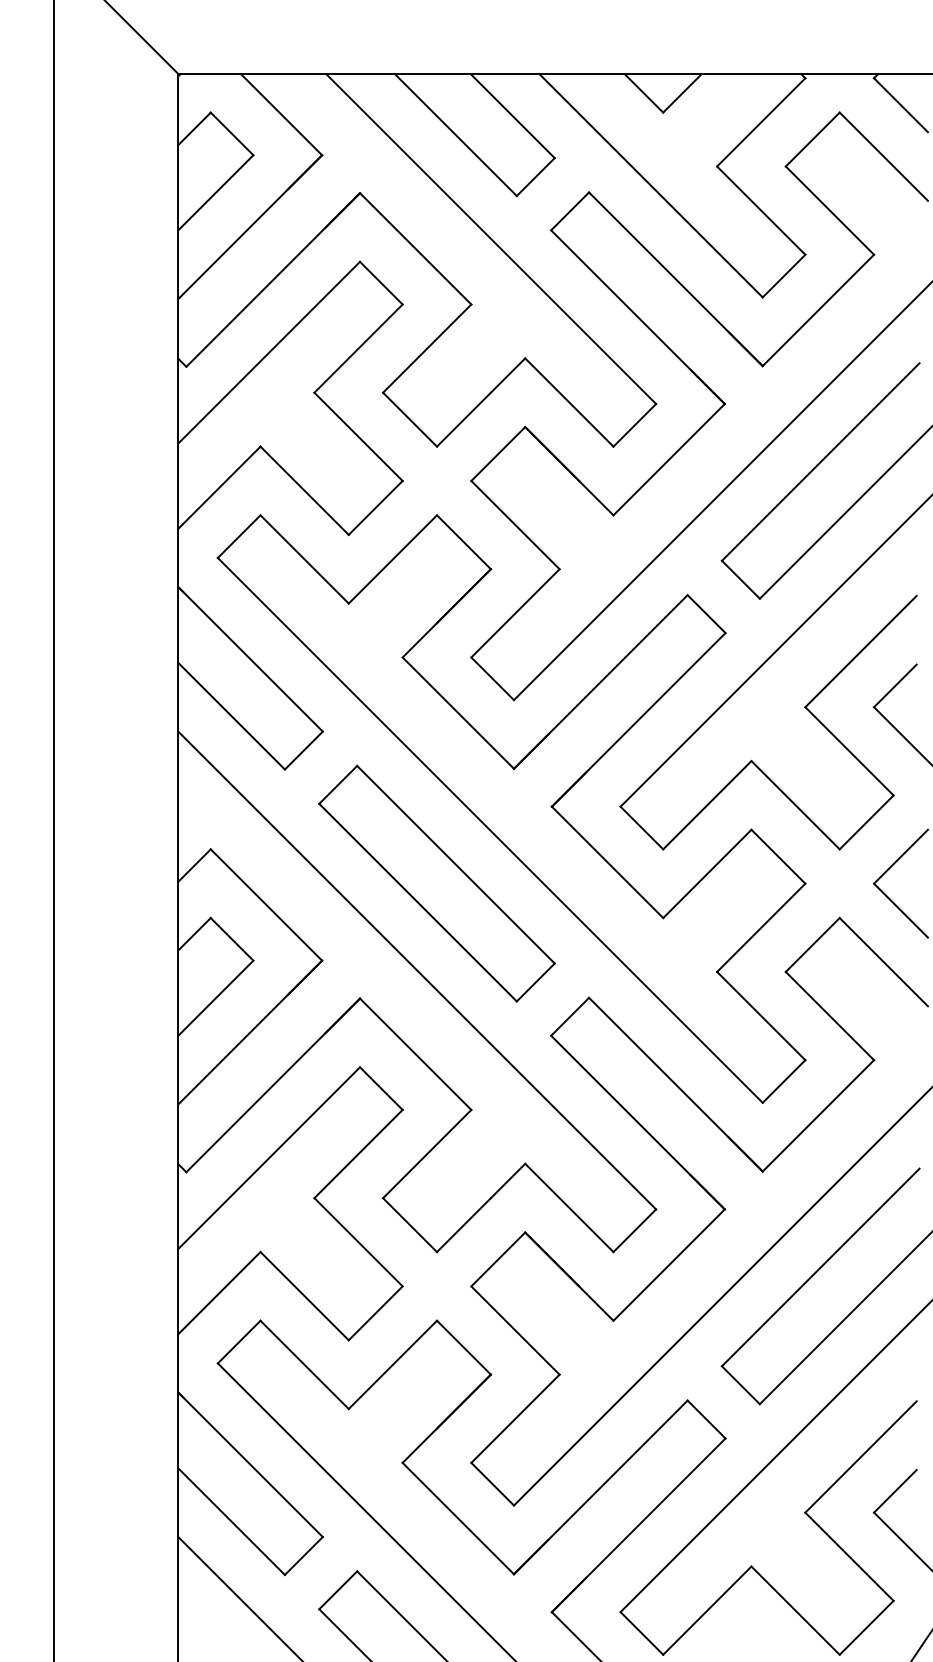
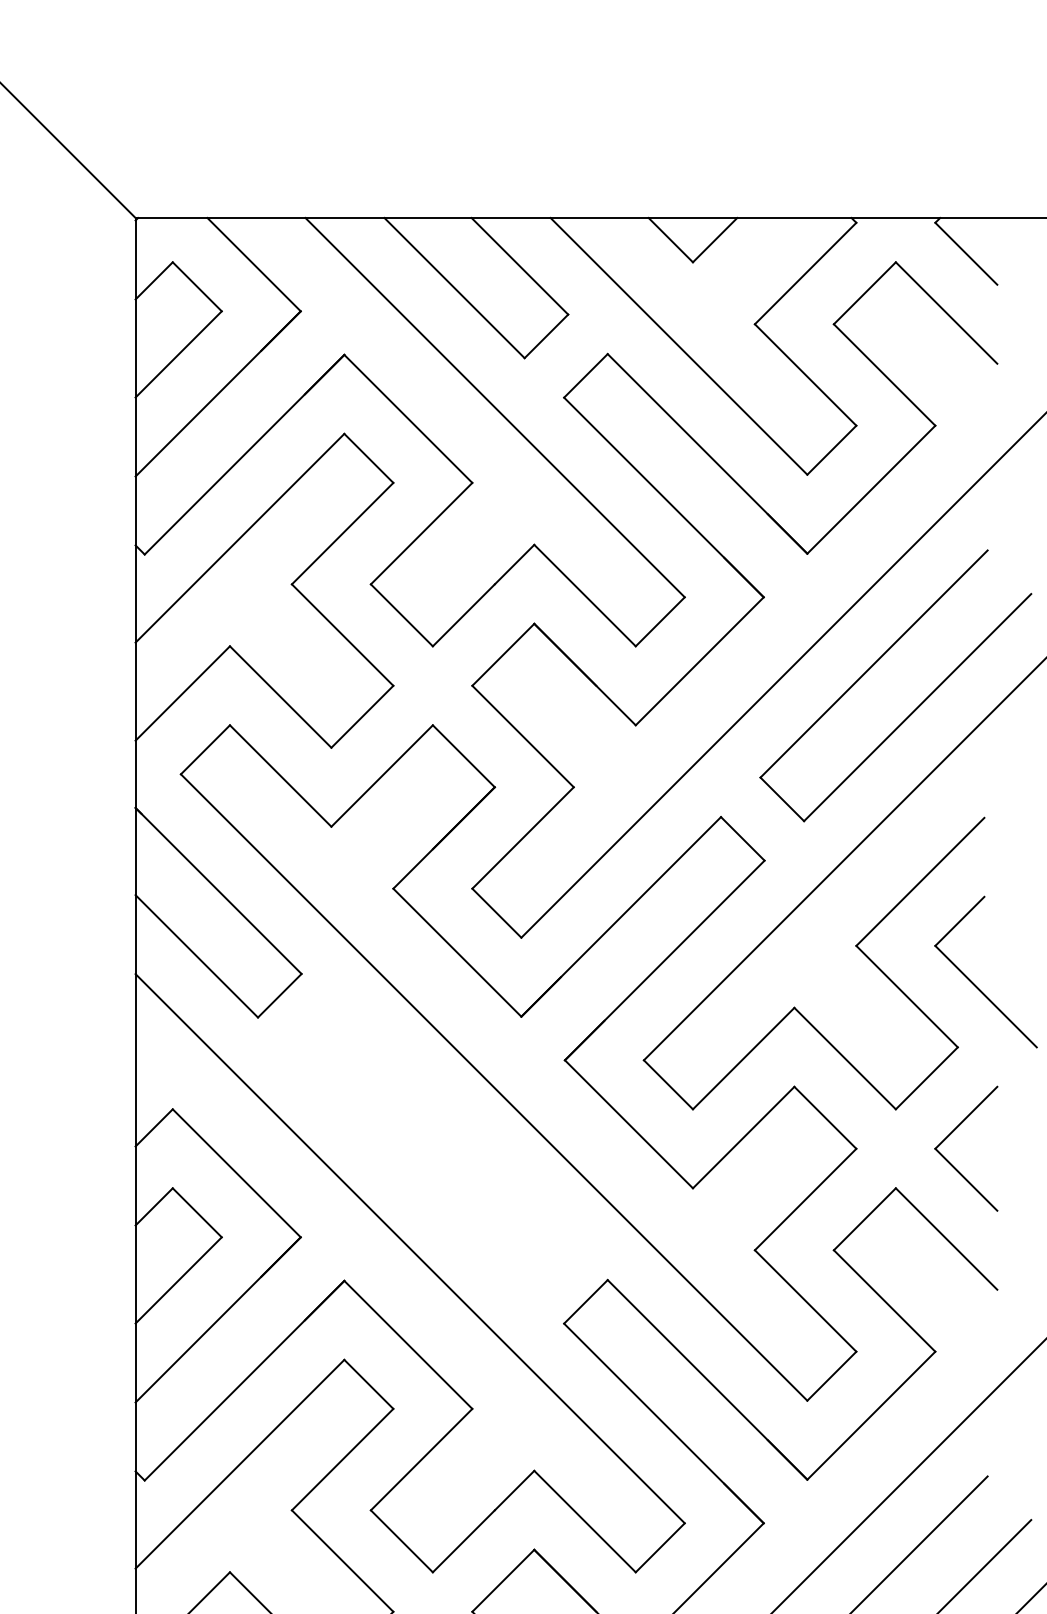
part: (436, 883) -> (432, 1148), removed

